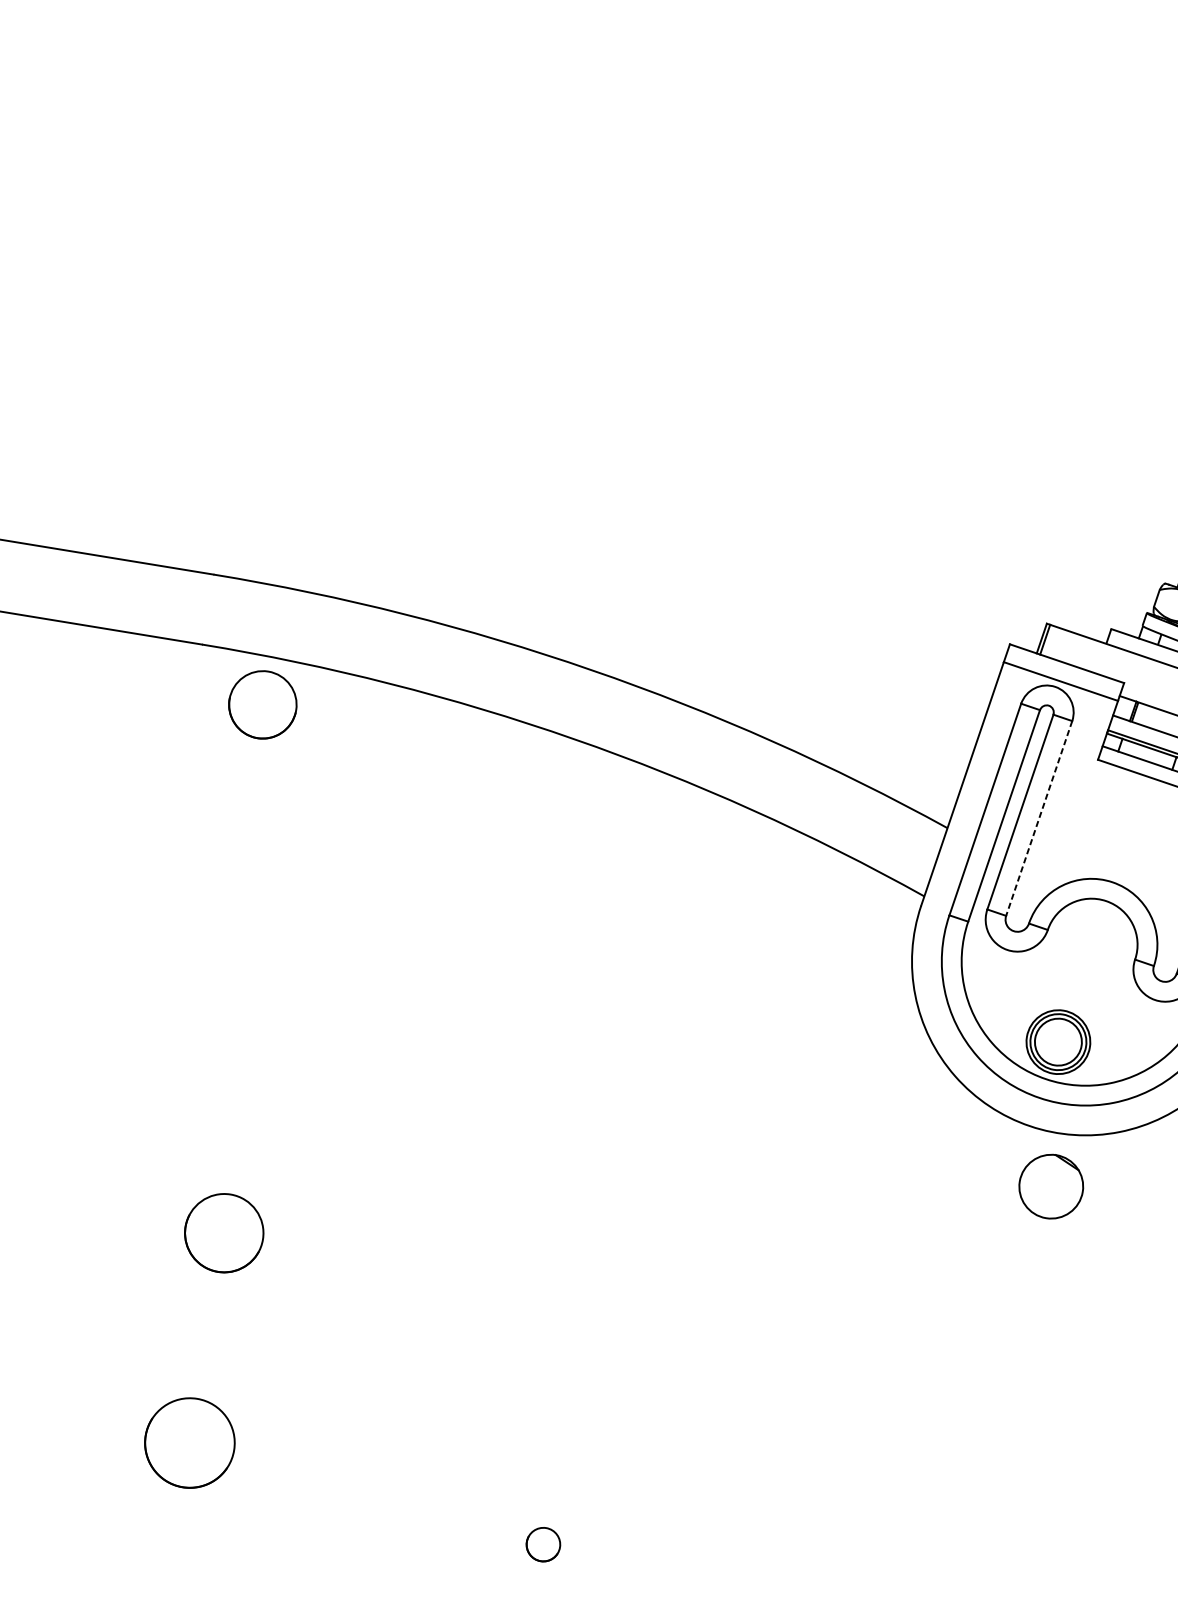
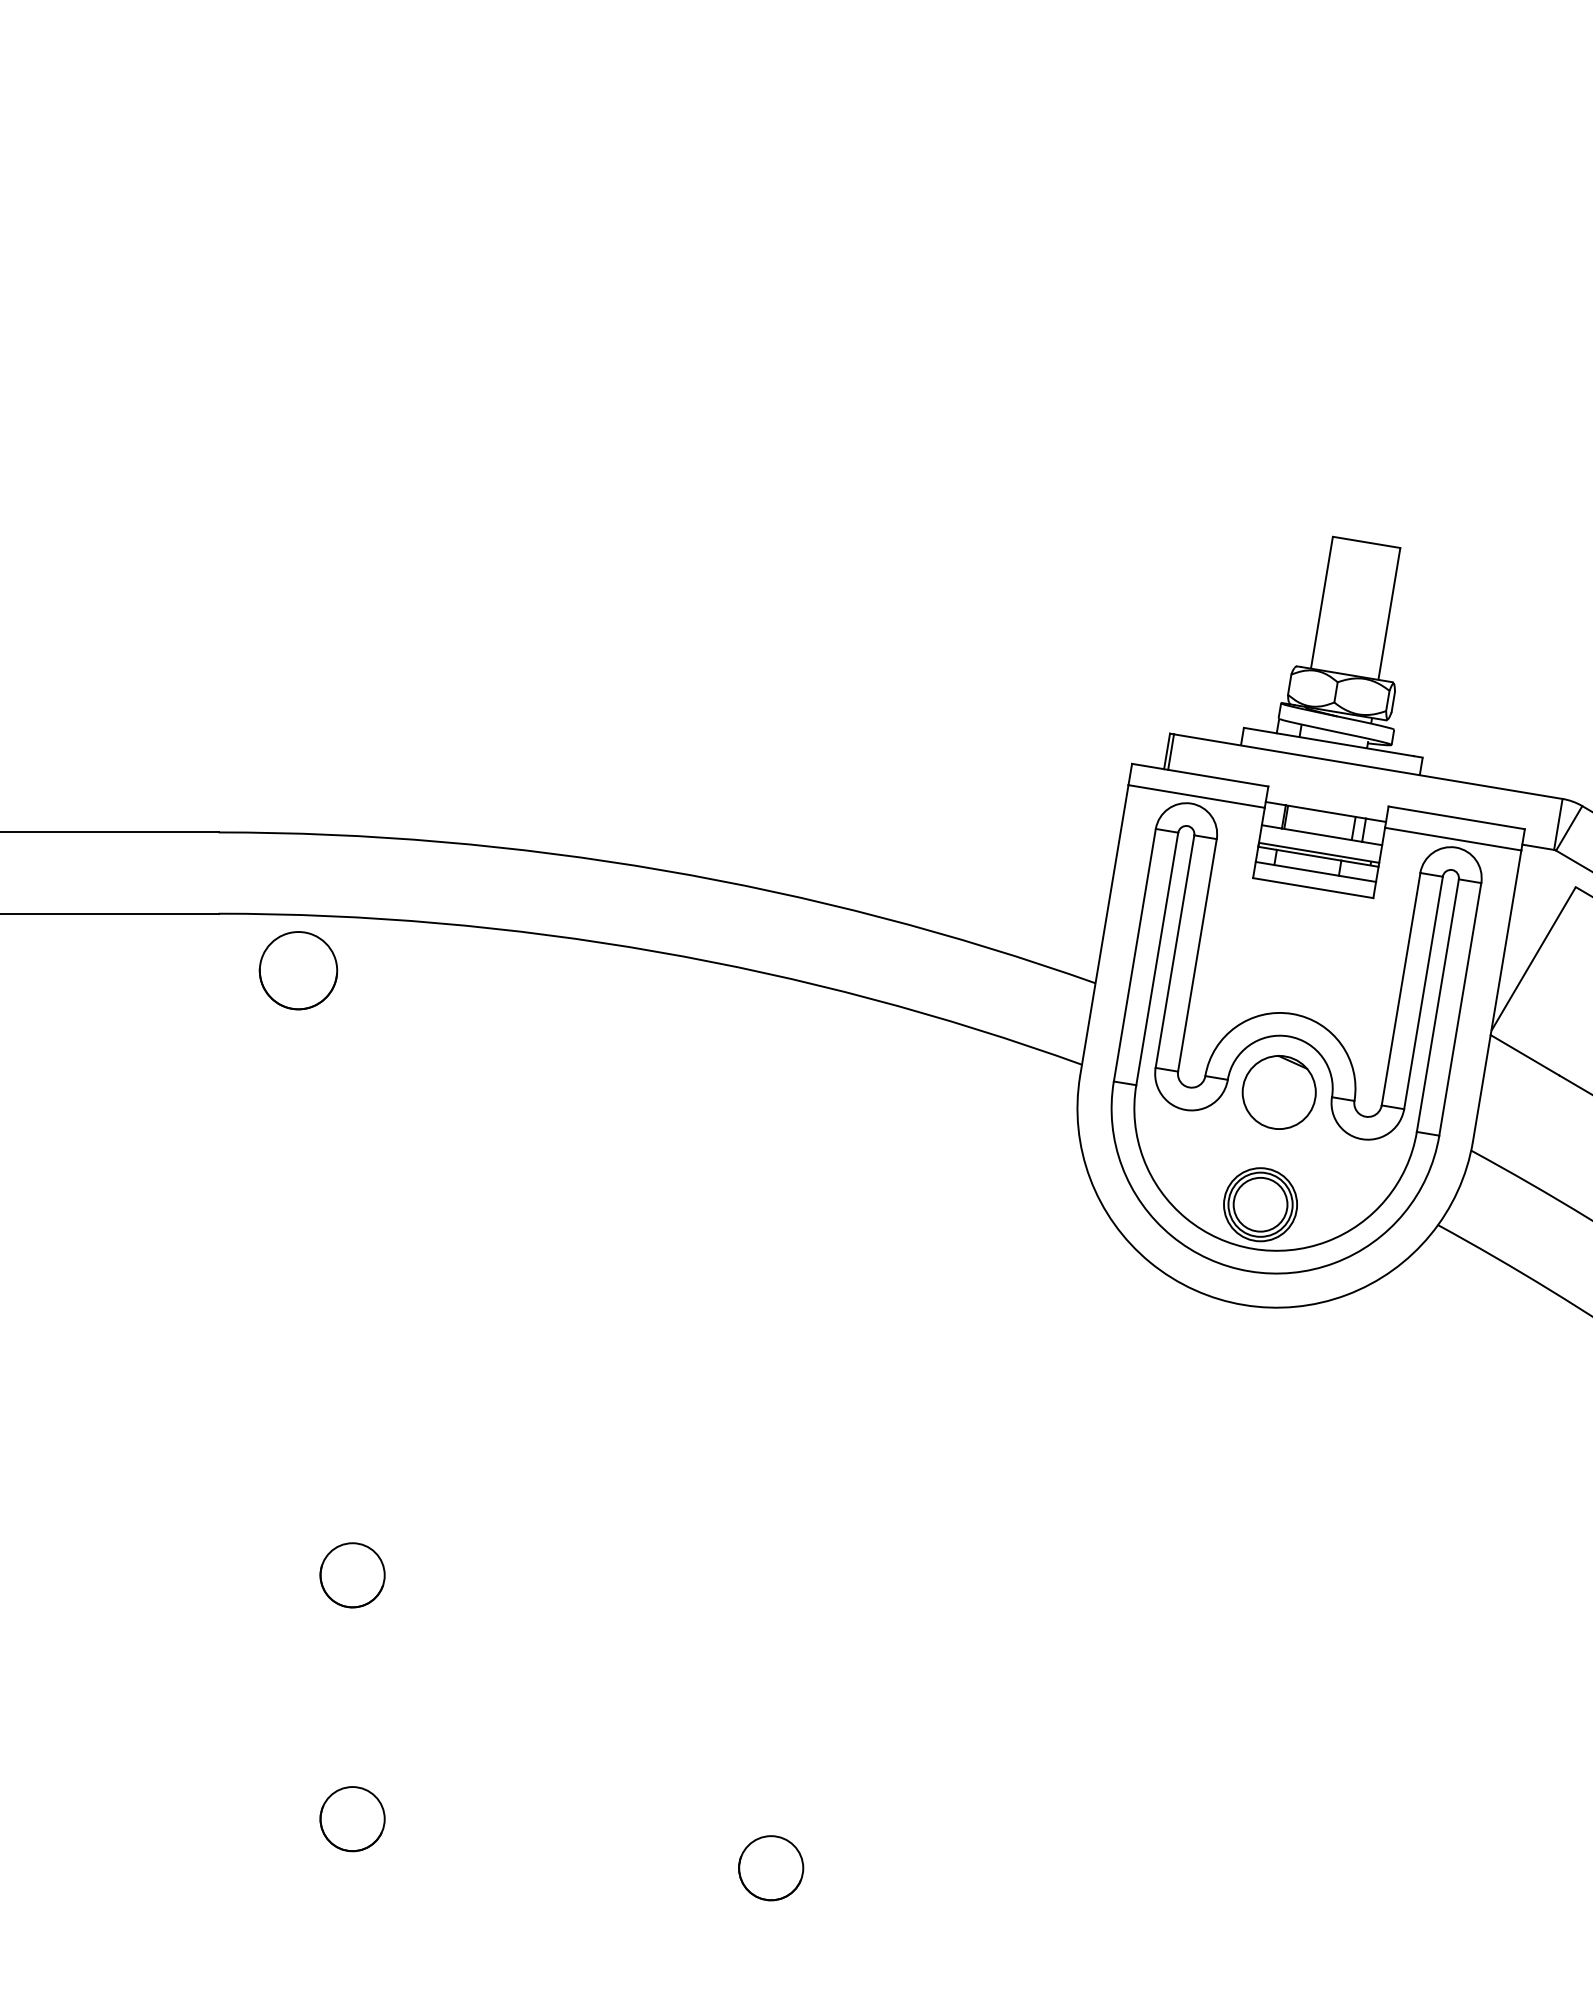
line: (1039, 818) -> (1197, 955), dashed -> solid
part: (1050, 1185) -> (1278, 1091), moved
circle: (224, 1233) -> (352, 1575), size x0.71
circle: (189, 1443) -> (352, 1819), size x0.62
circle: (543, 1544) -> (771, 1868), size x1.67

